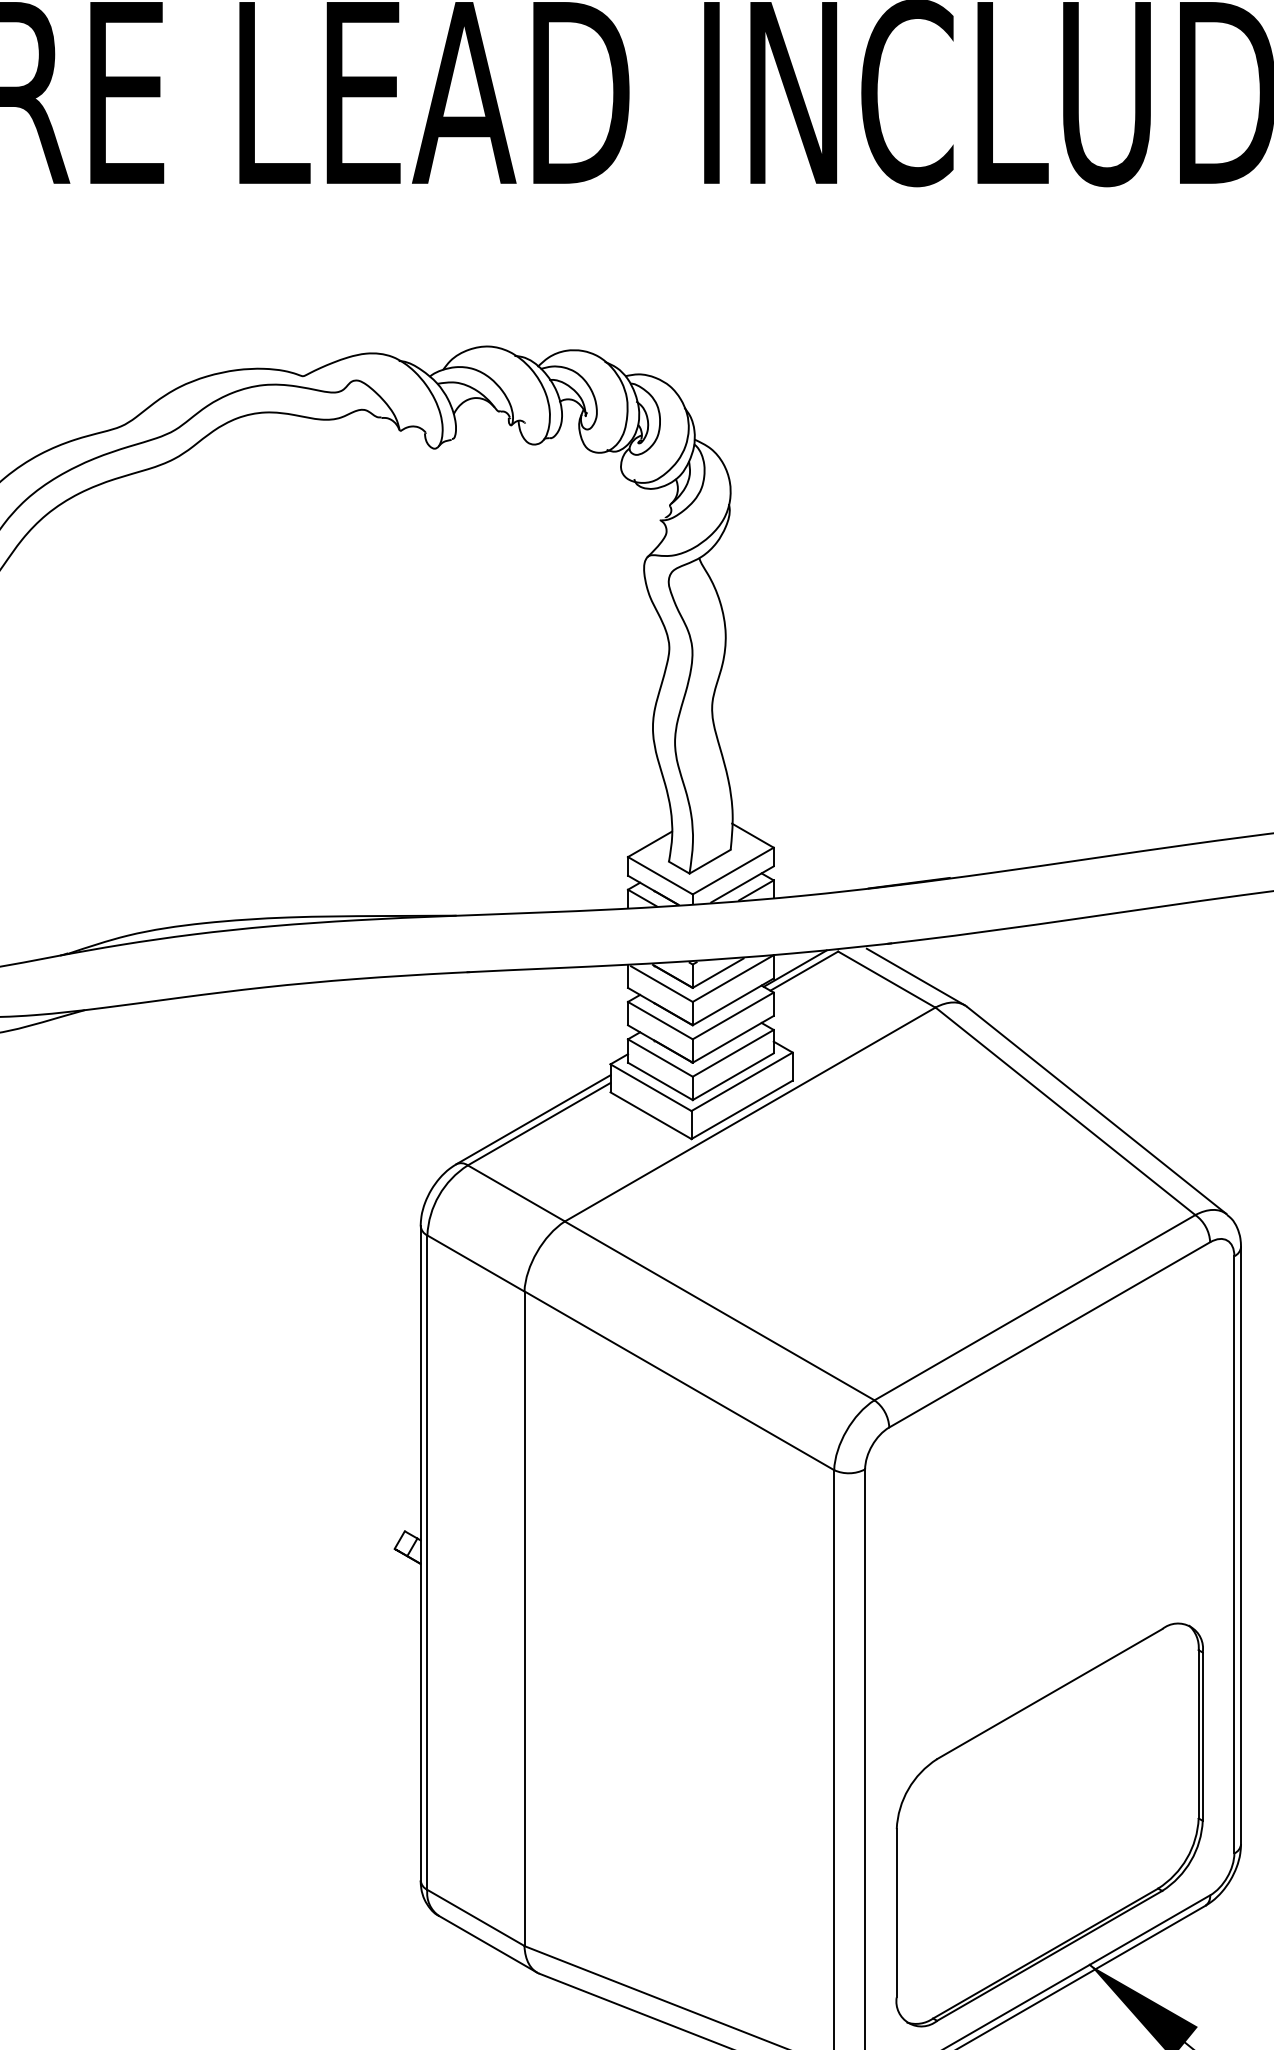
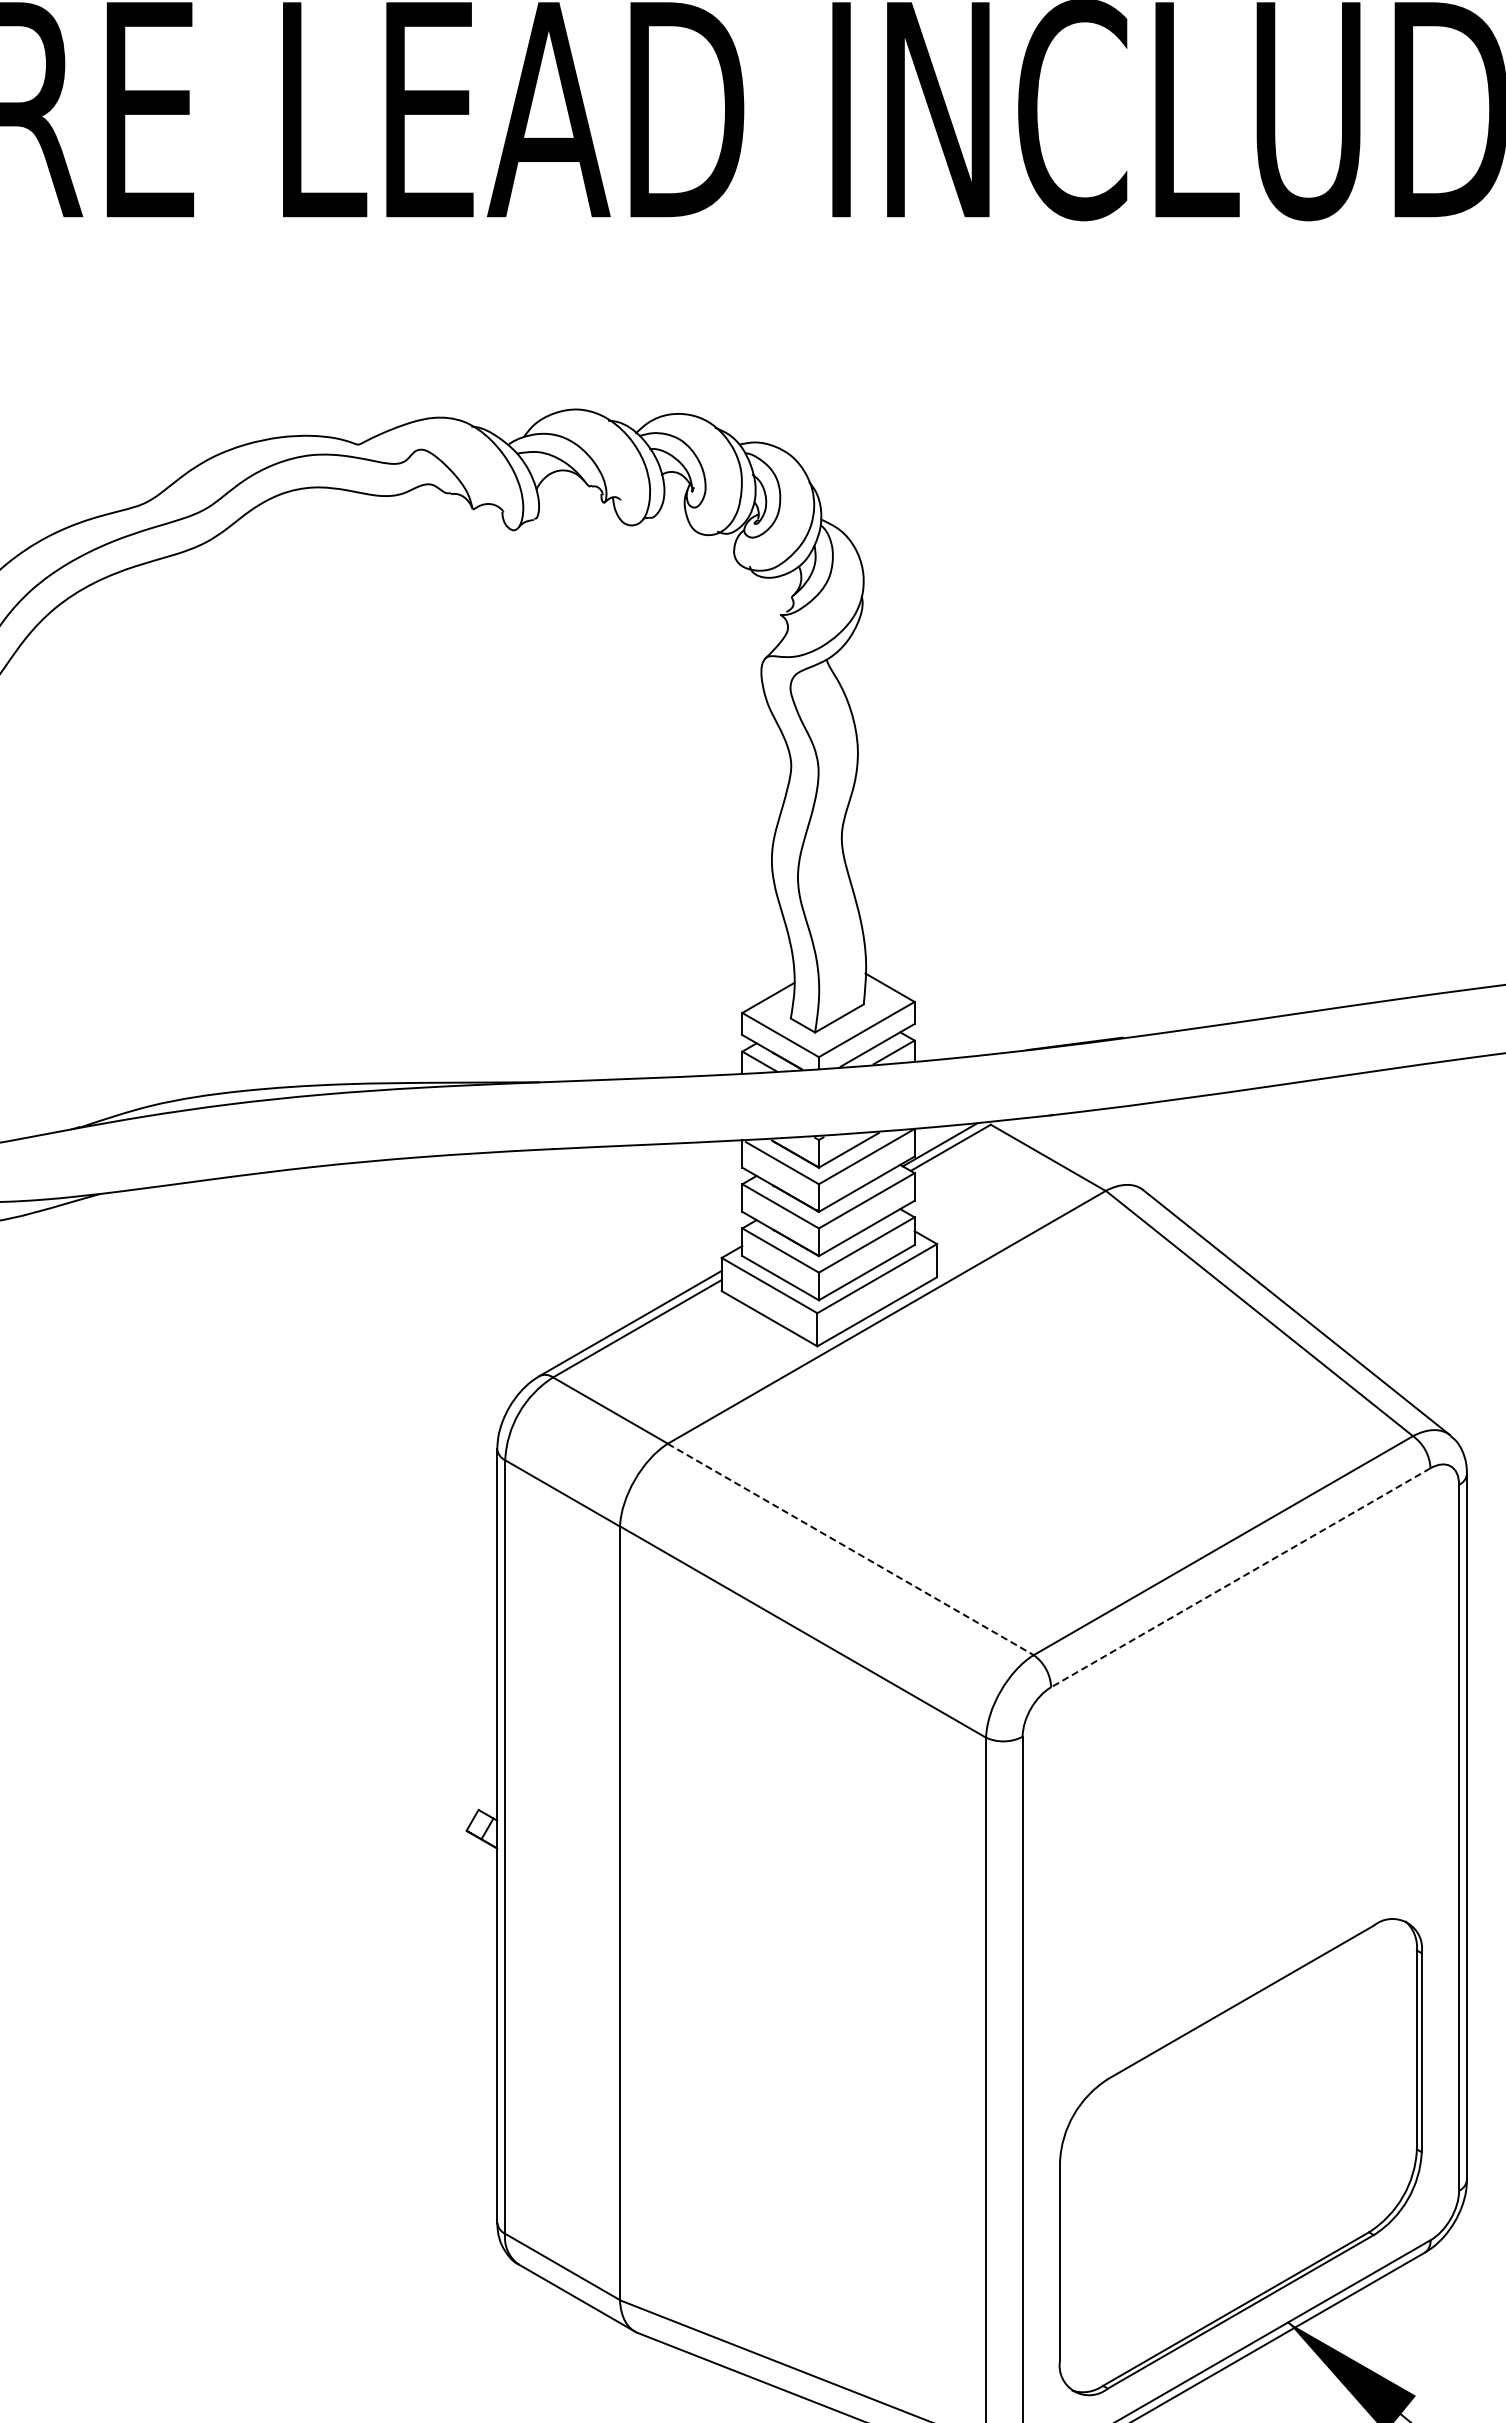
line: (915, 976) -> (1082, 1154), removed
line: (720, 1310) -> (851, 1549), solid -> dashed
line: (1049, 1334) -> (1240, 1577), solid -> dashed

